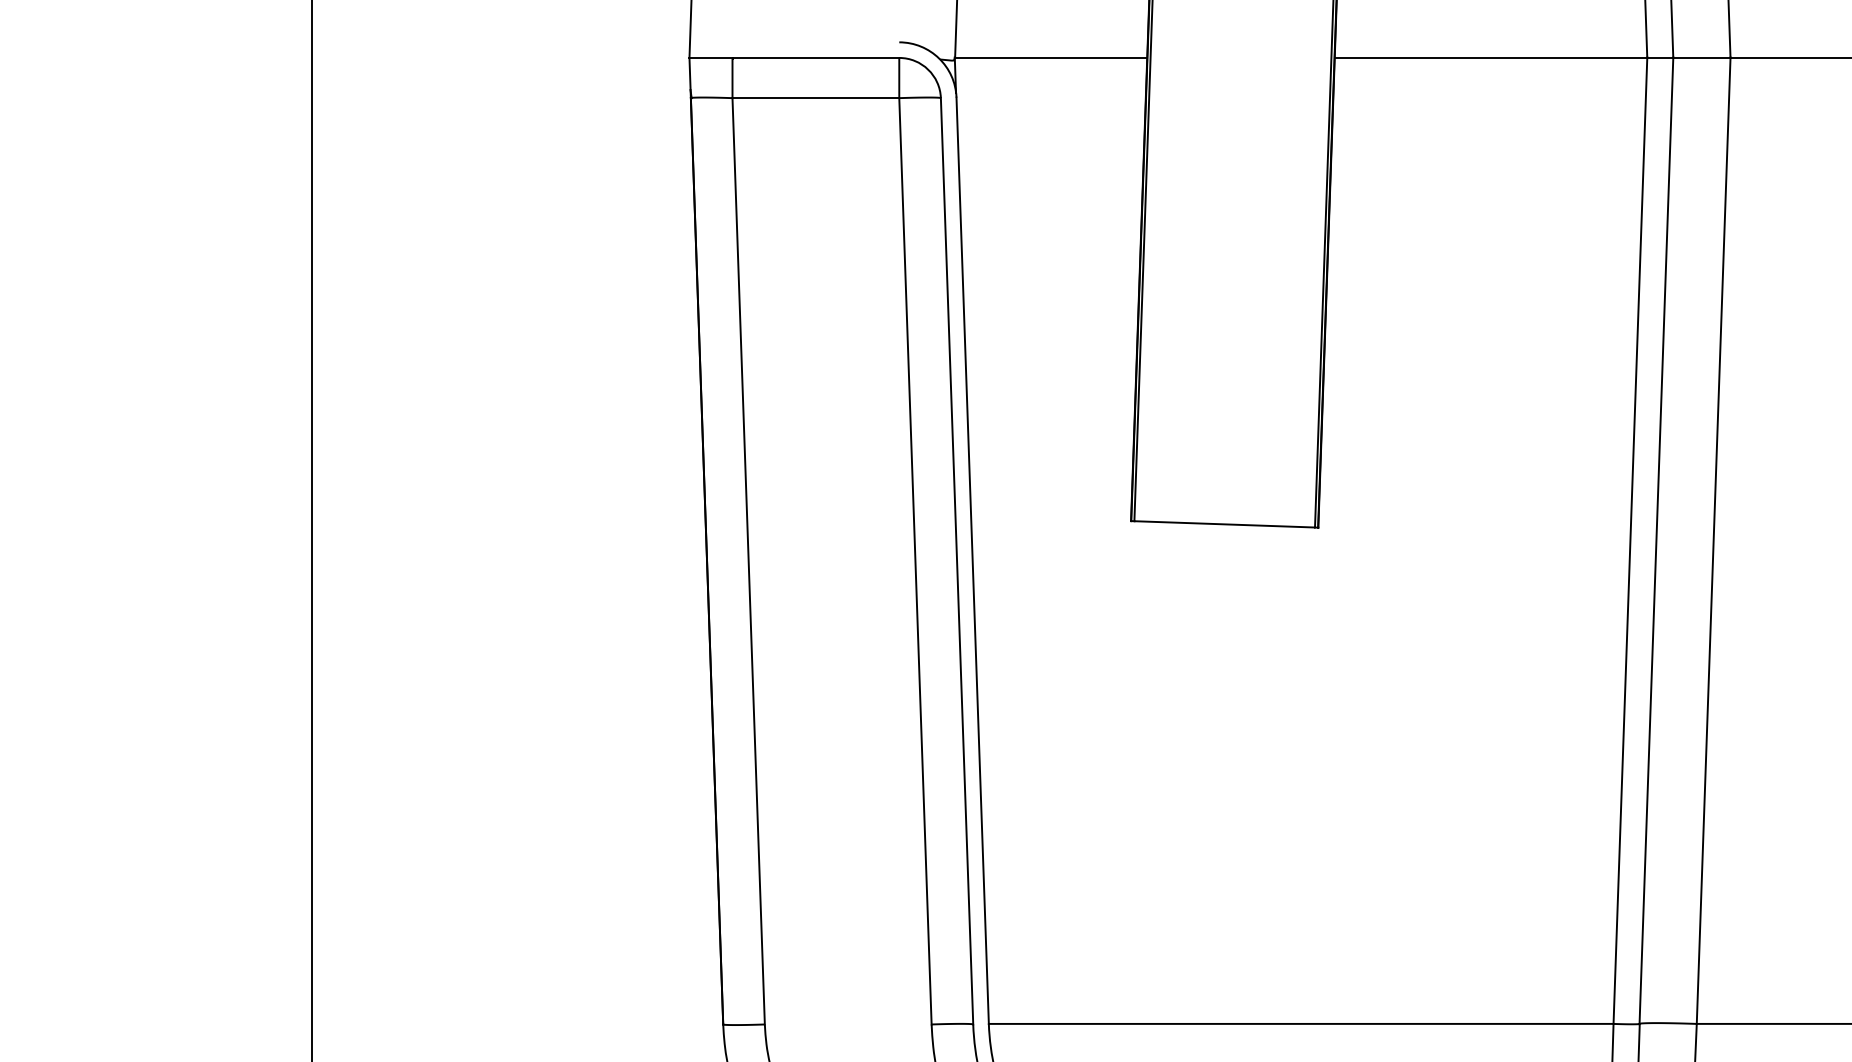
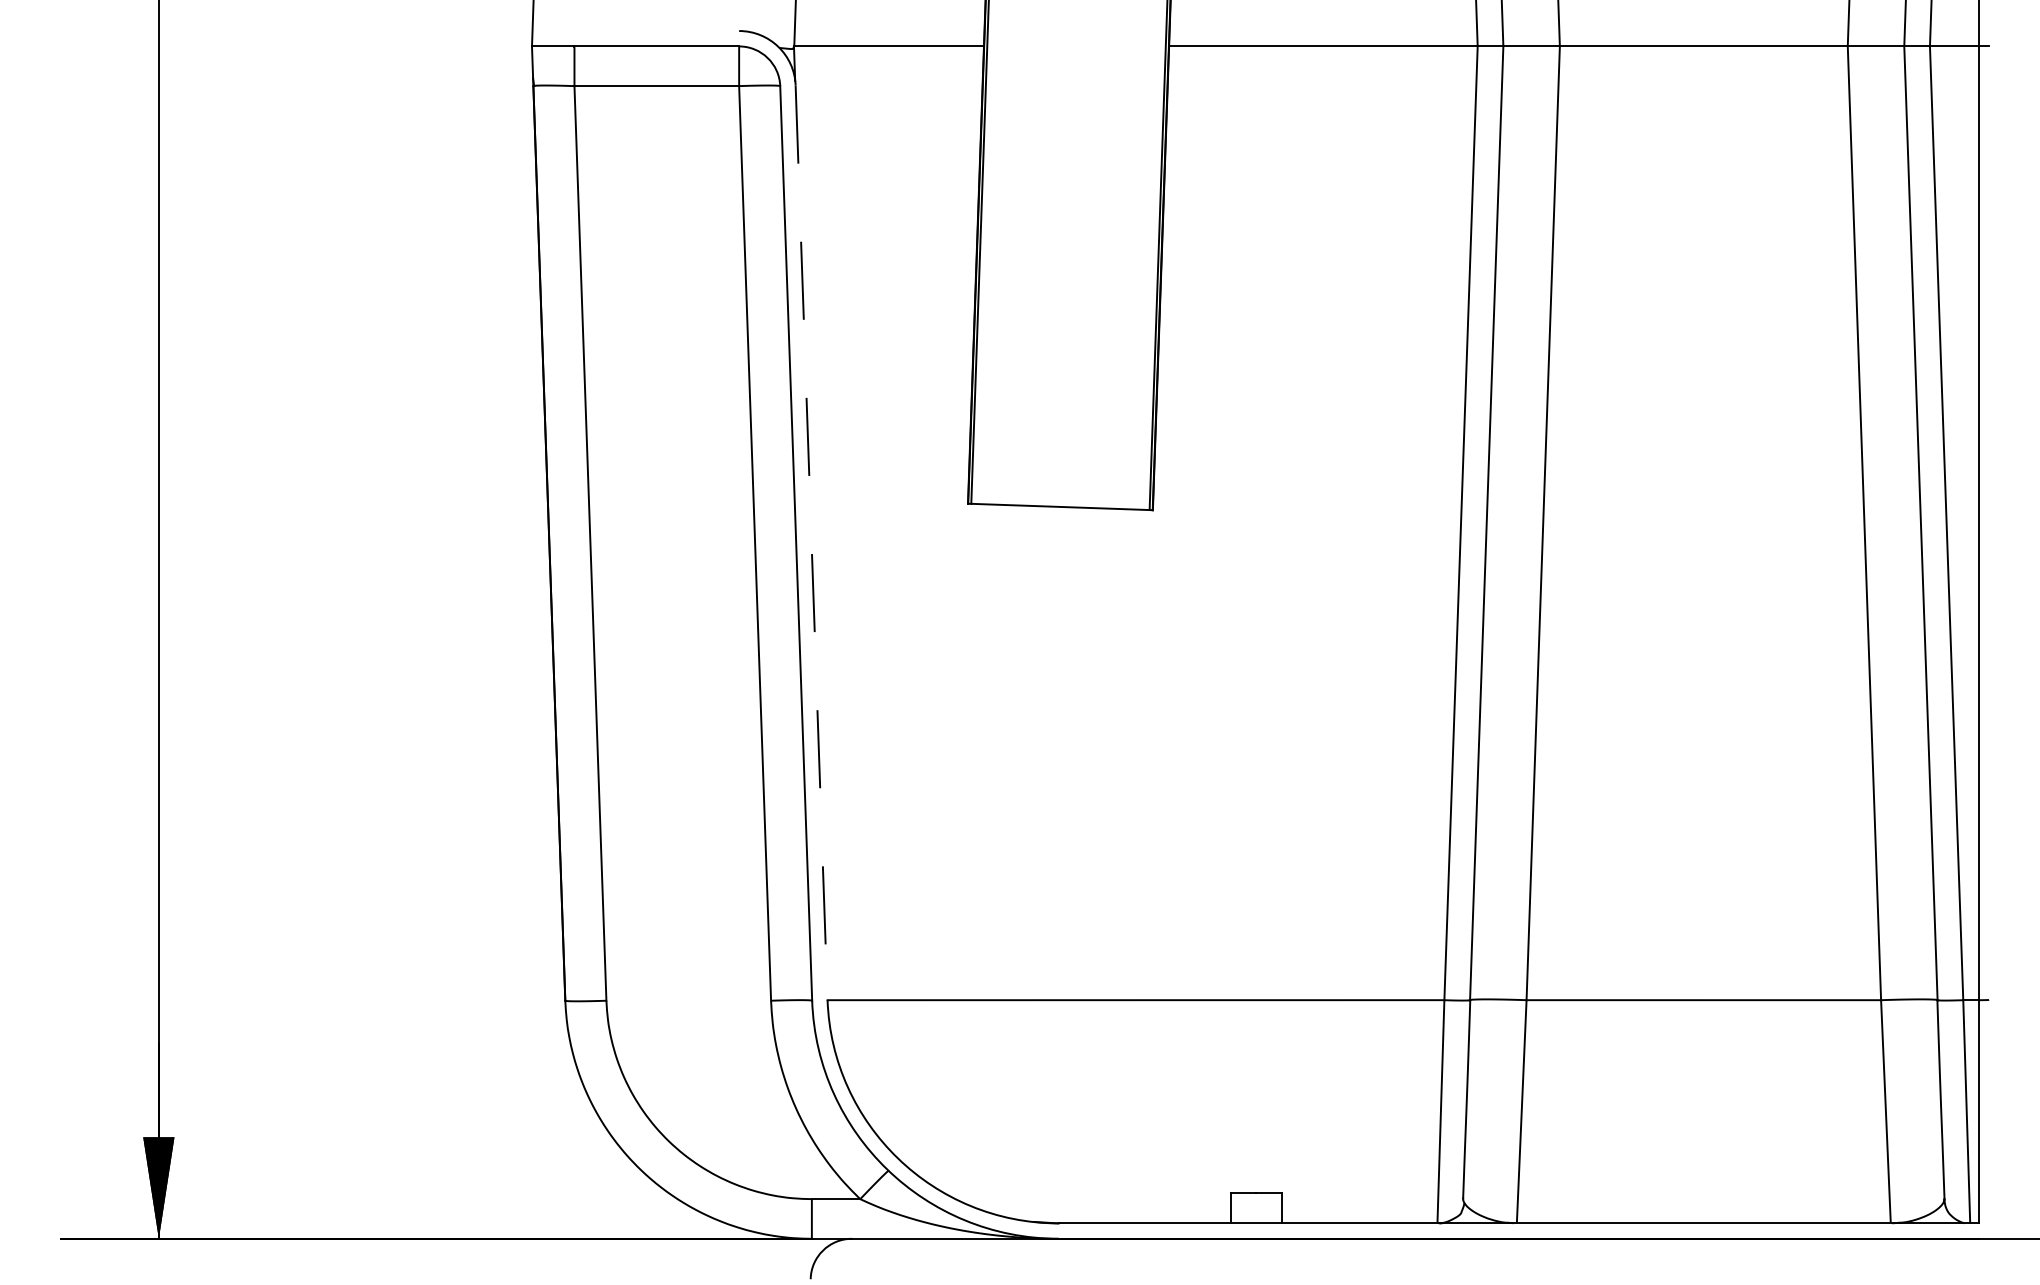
line: (972, 560) -> (811, 542), solid -> dashed

